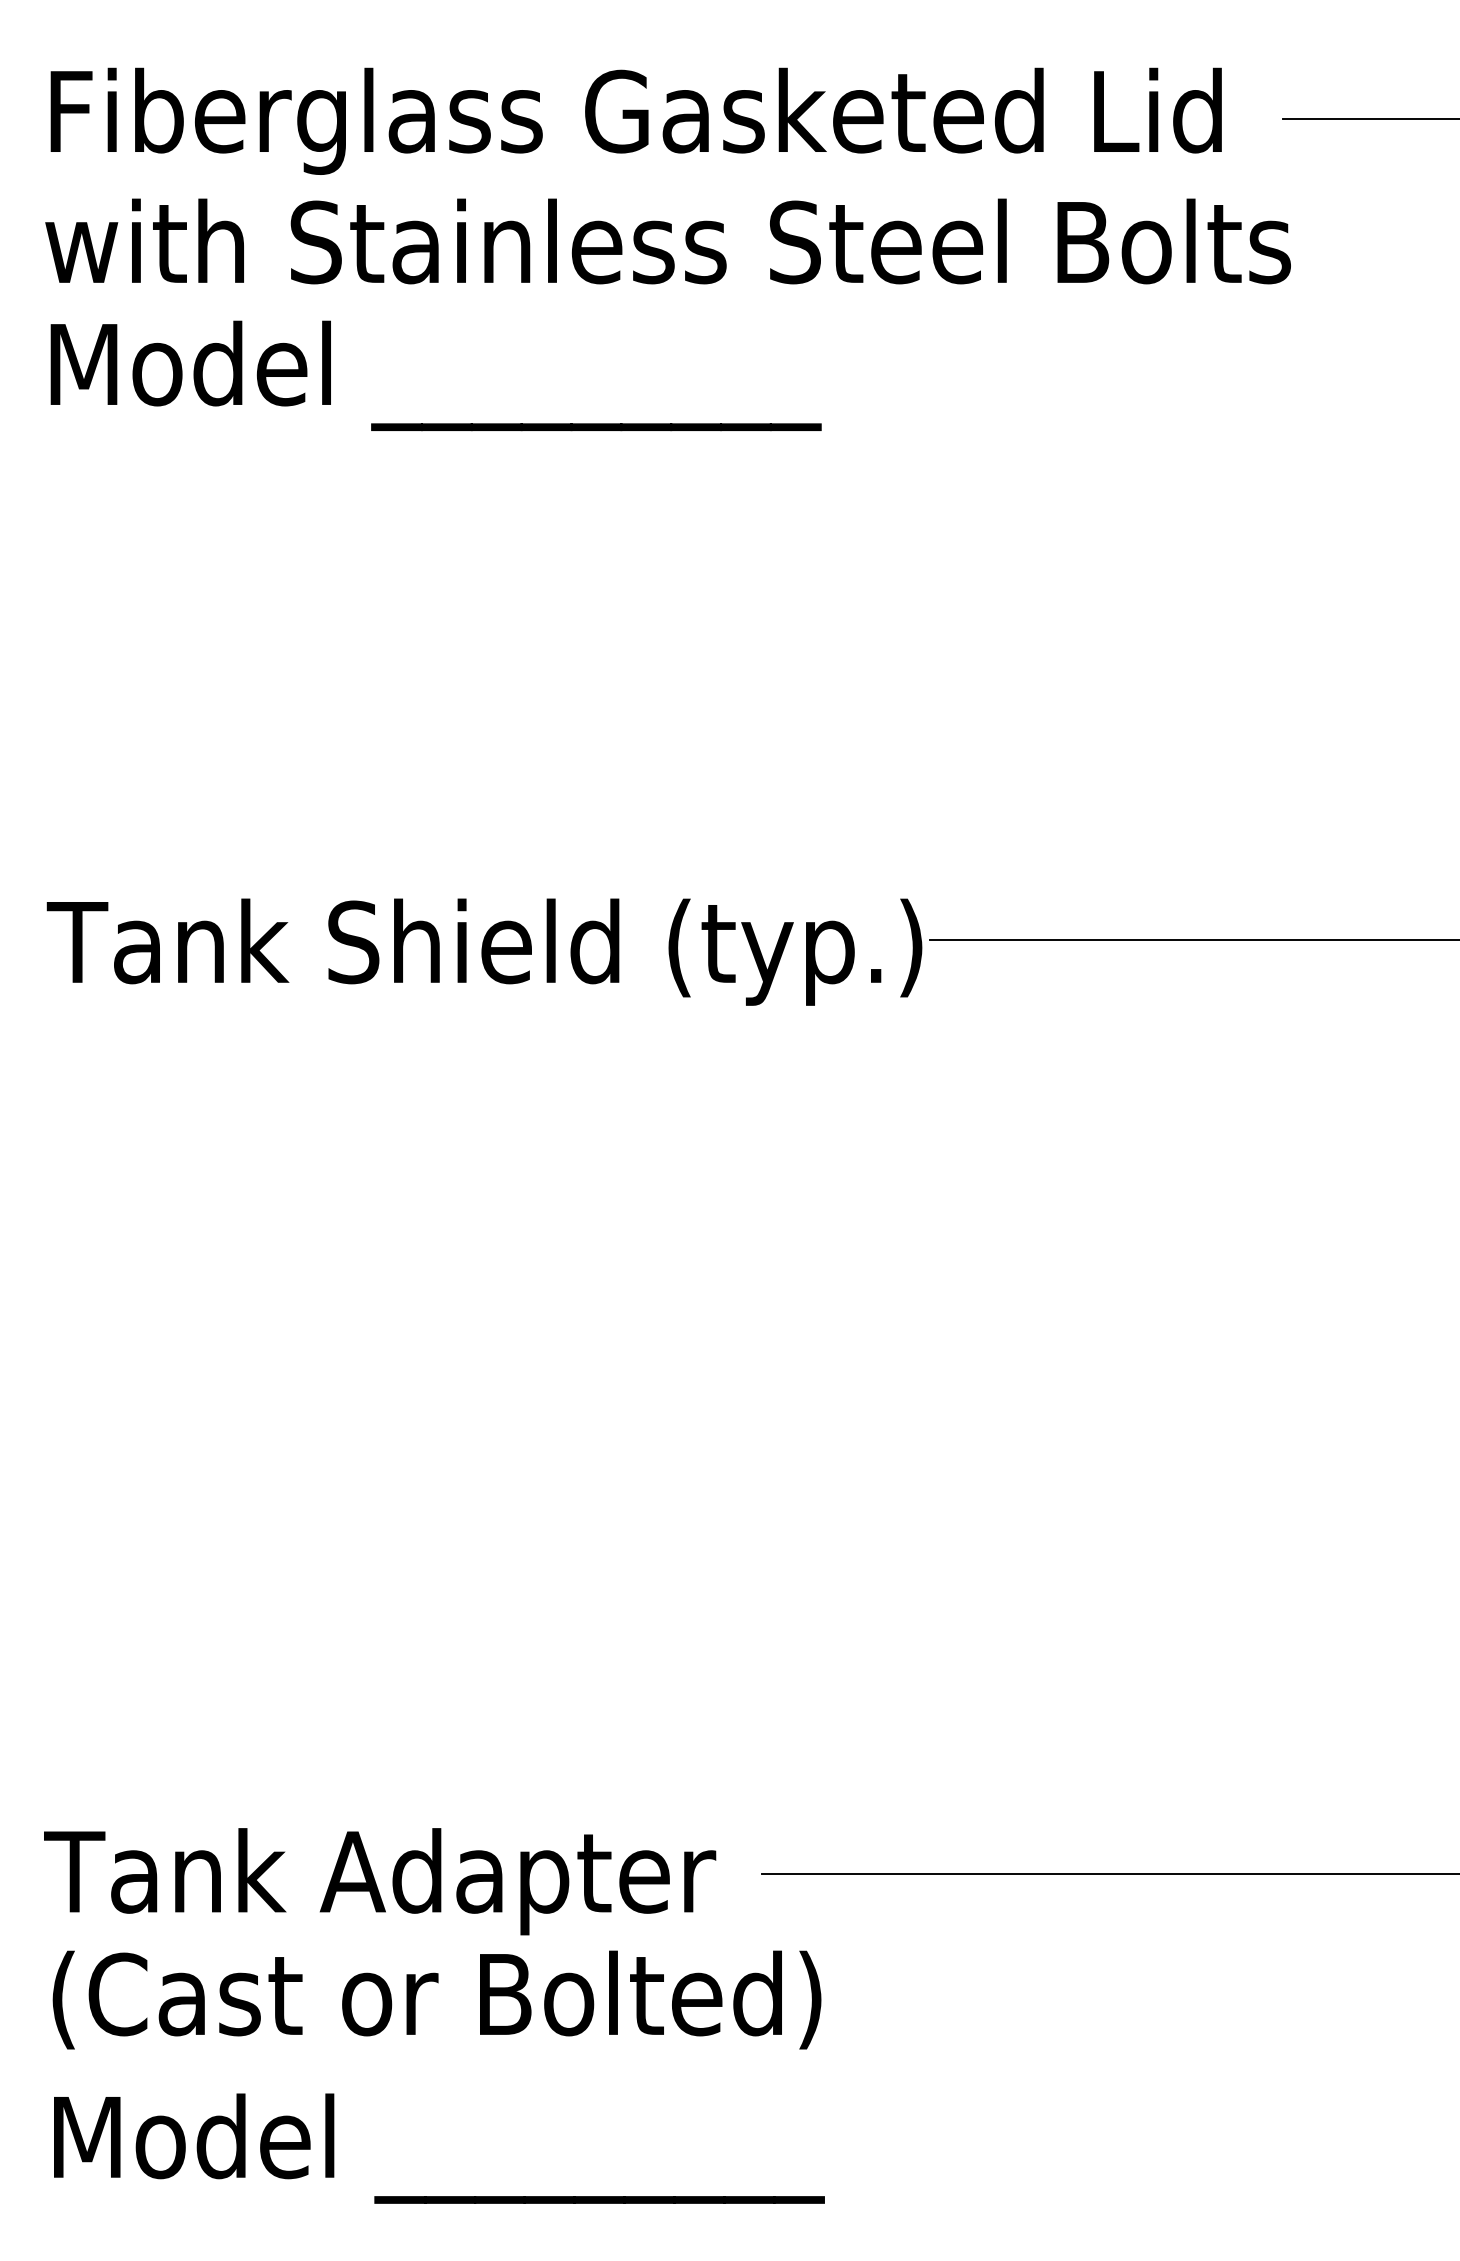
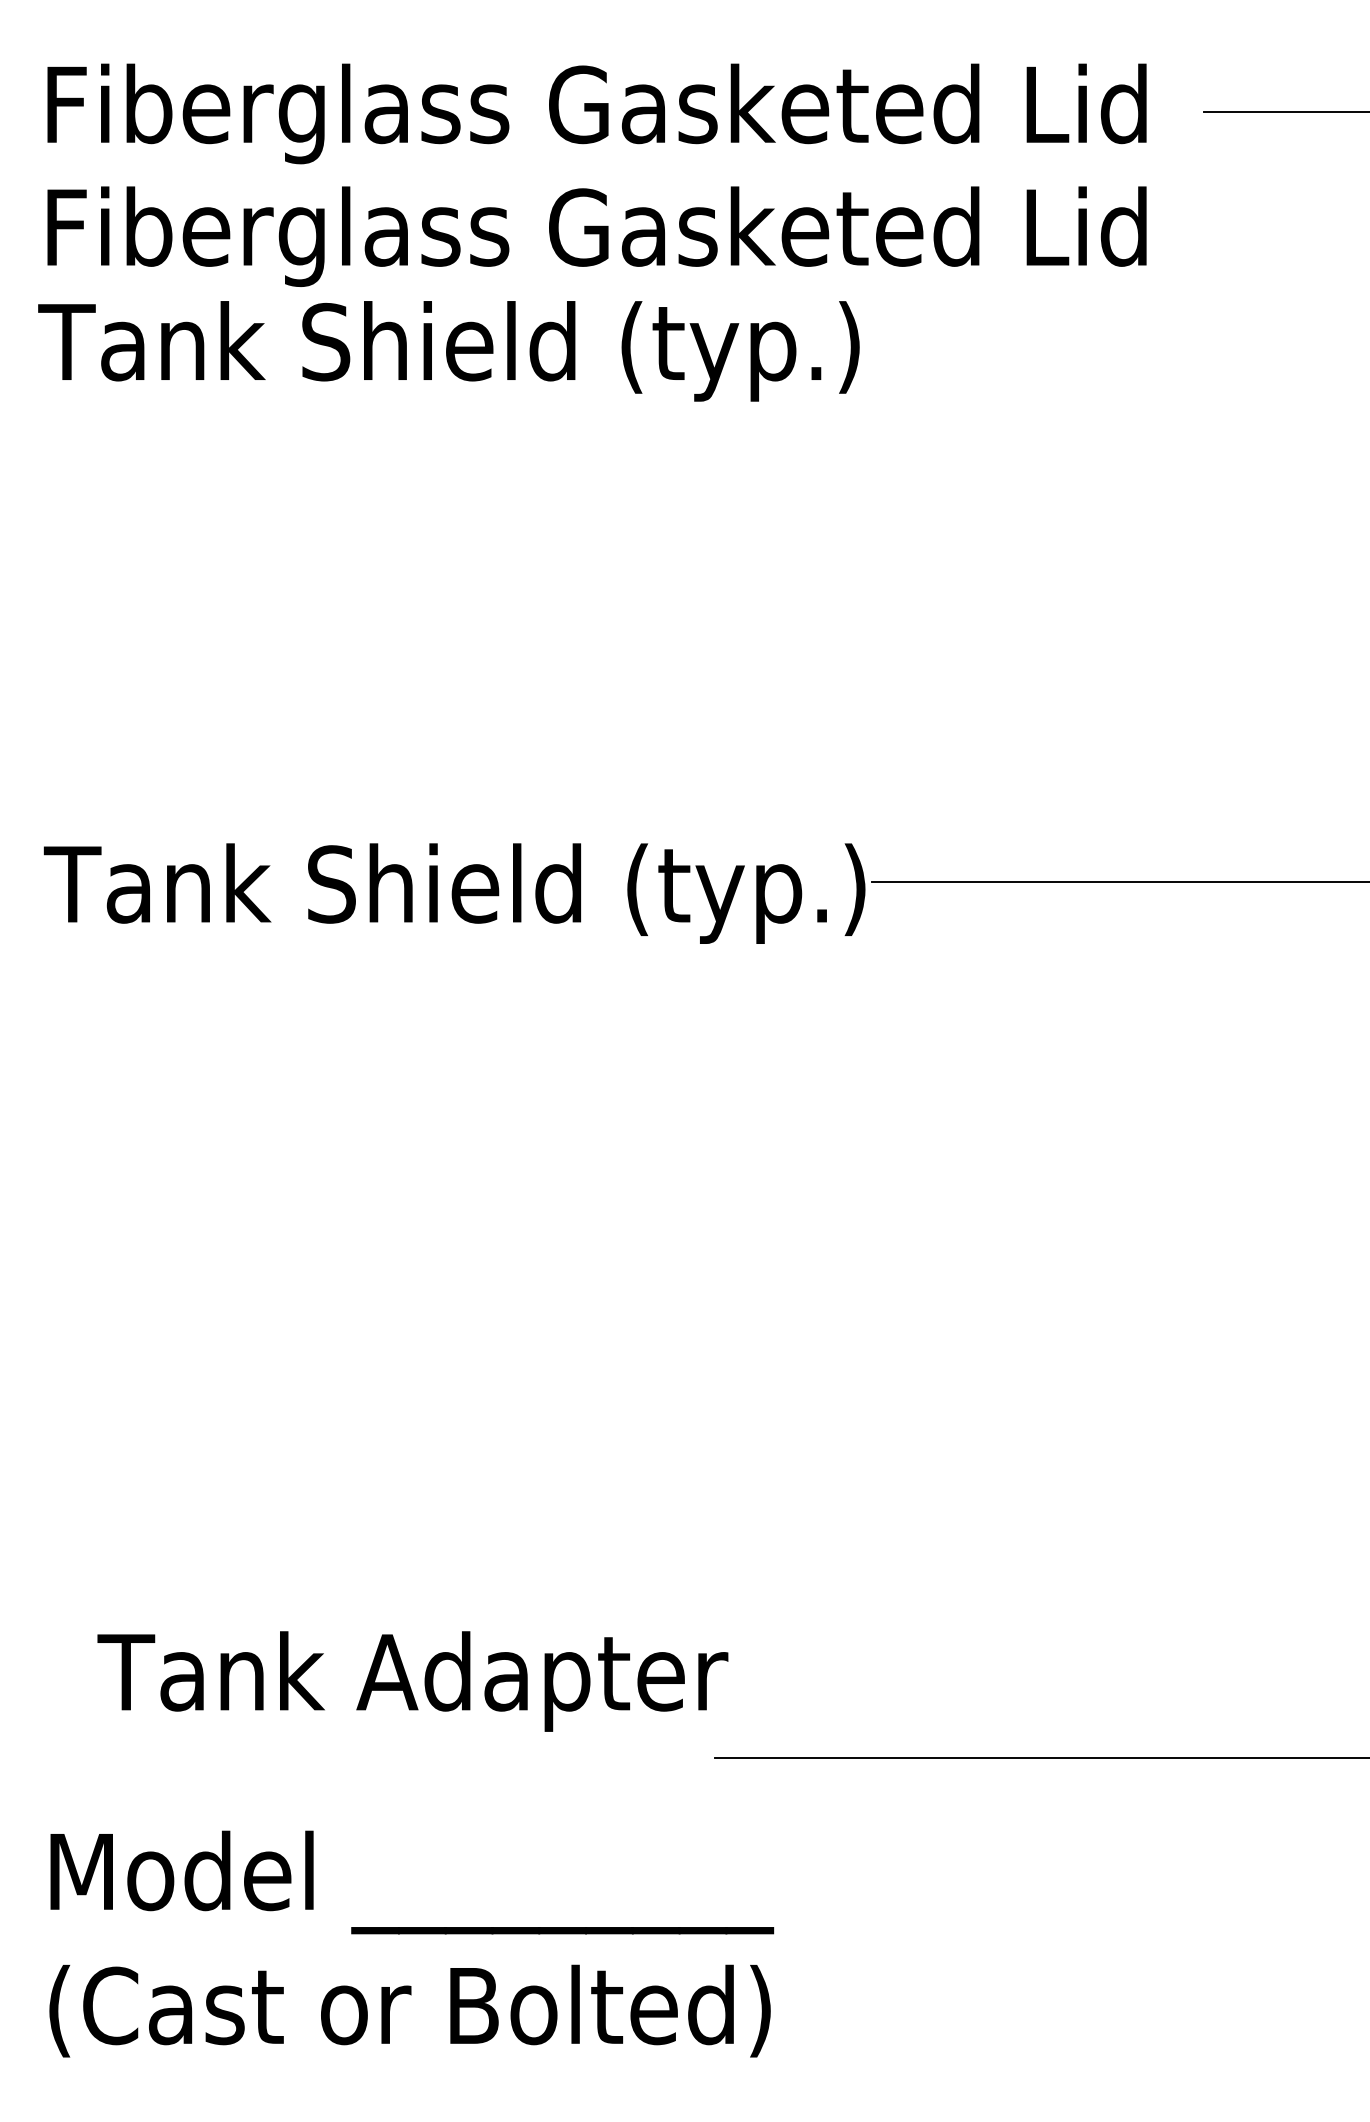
text: (667, 251) -> (626, 236), with Stainless Steel Bolts -> Fiberglass Gasketed Lid
text: (478, 375) -> (448, 352), Model _________ -> Tank Shield (typ.)
text: (380, 1881) -> (413, 1681), moved
text: (438, 2005) -> (411, 1882), (Cast or Bolted) -> Model _________
text: (438, 2148) -> (411, 2016), Model _________ -> (Cast or Bolted)

